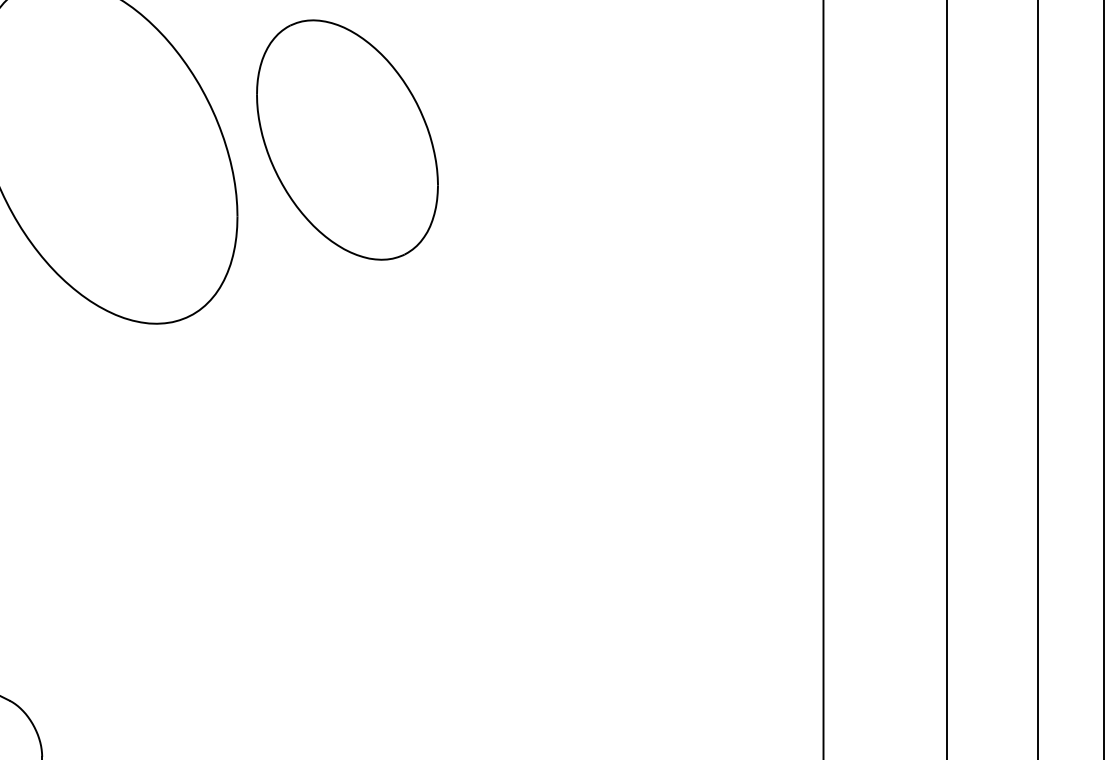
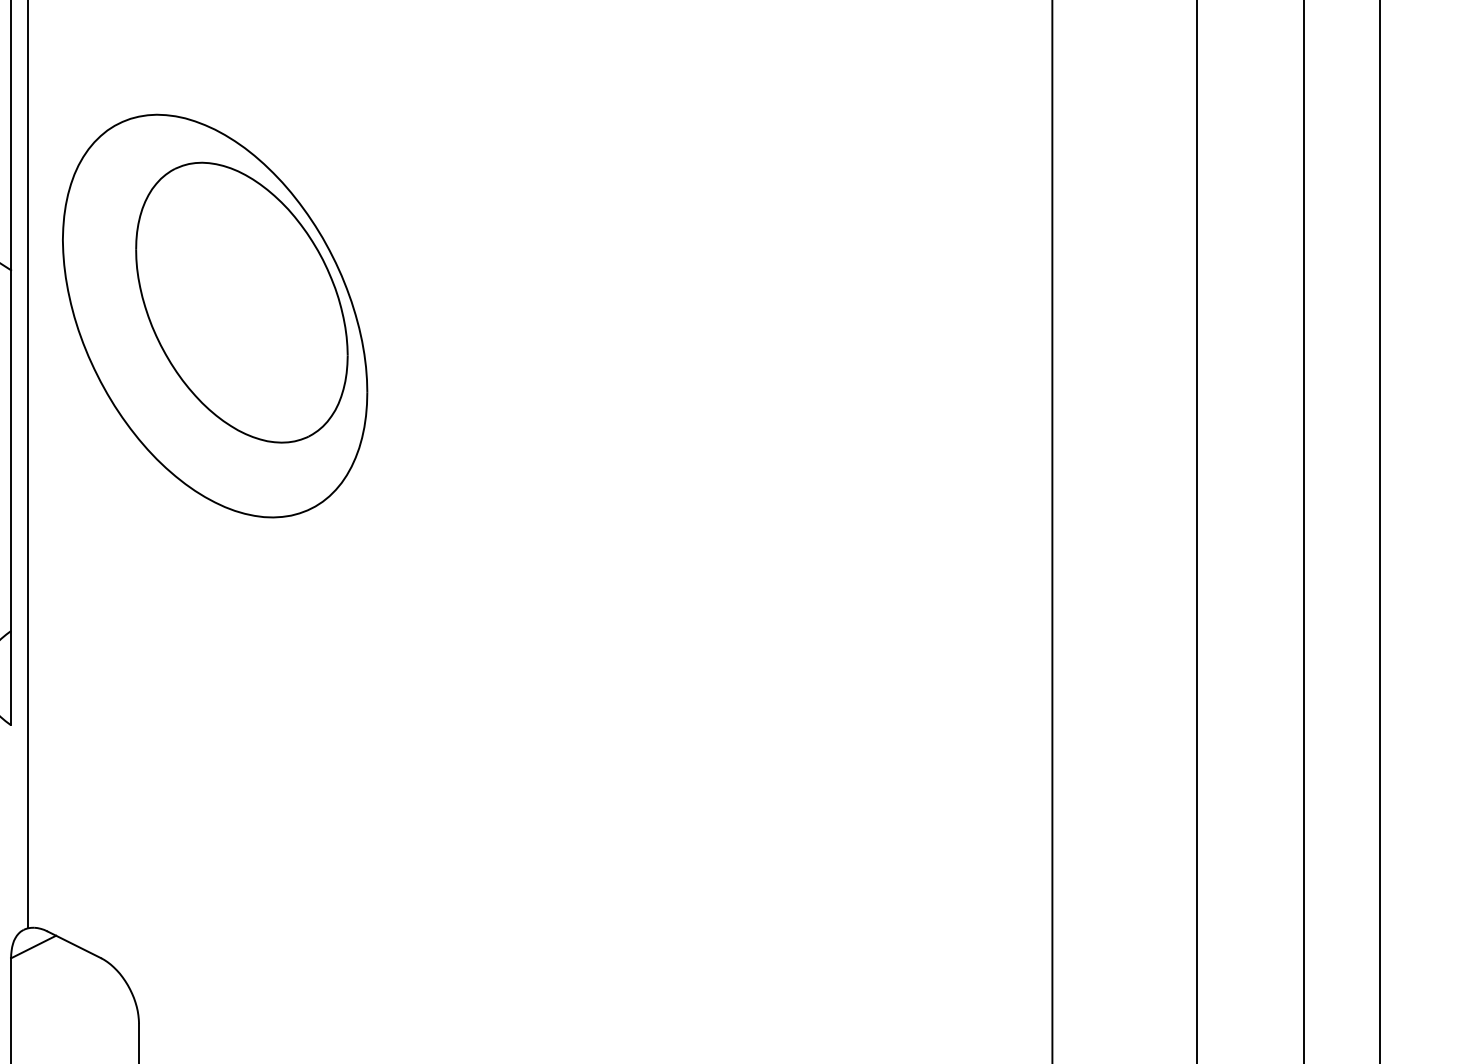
part: (347, 139) -> (241, 302), moved

